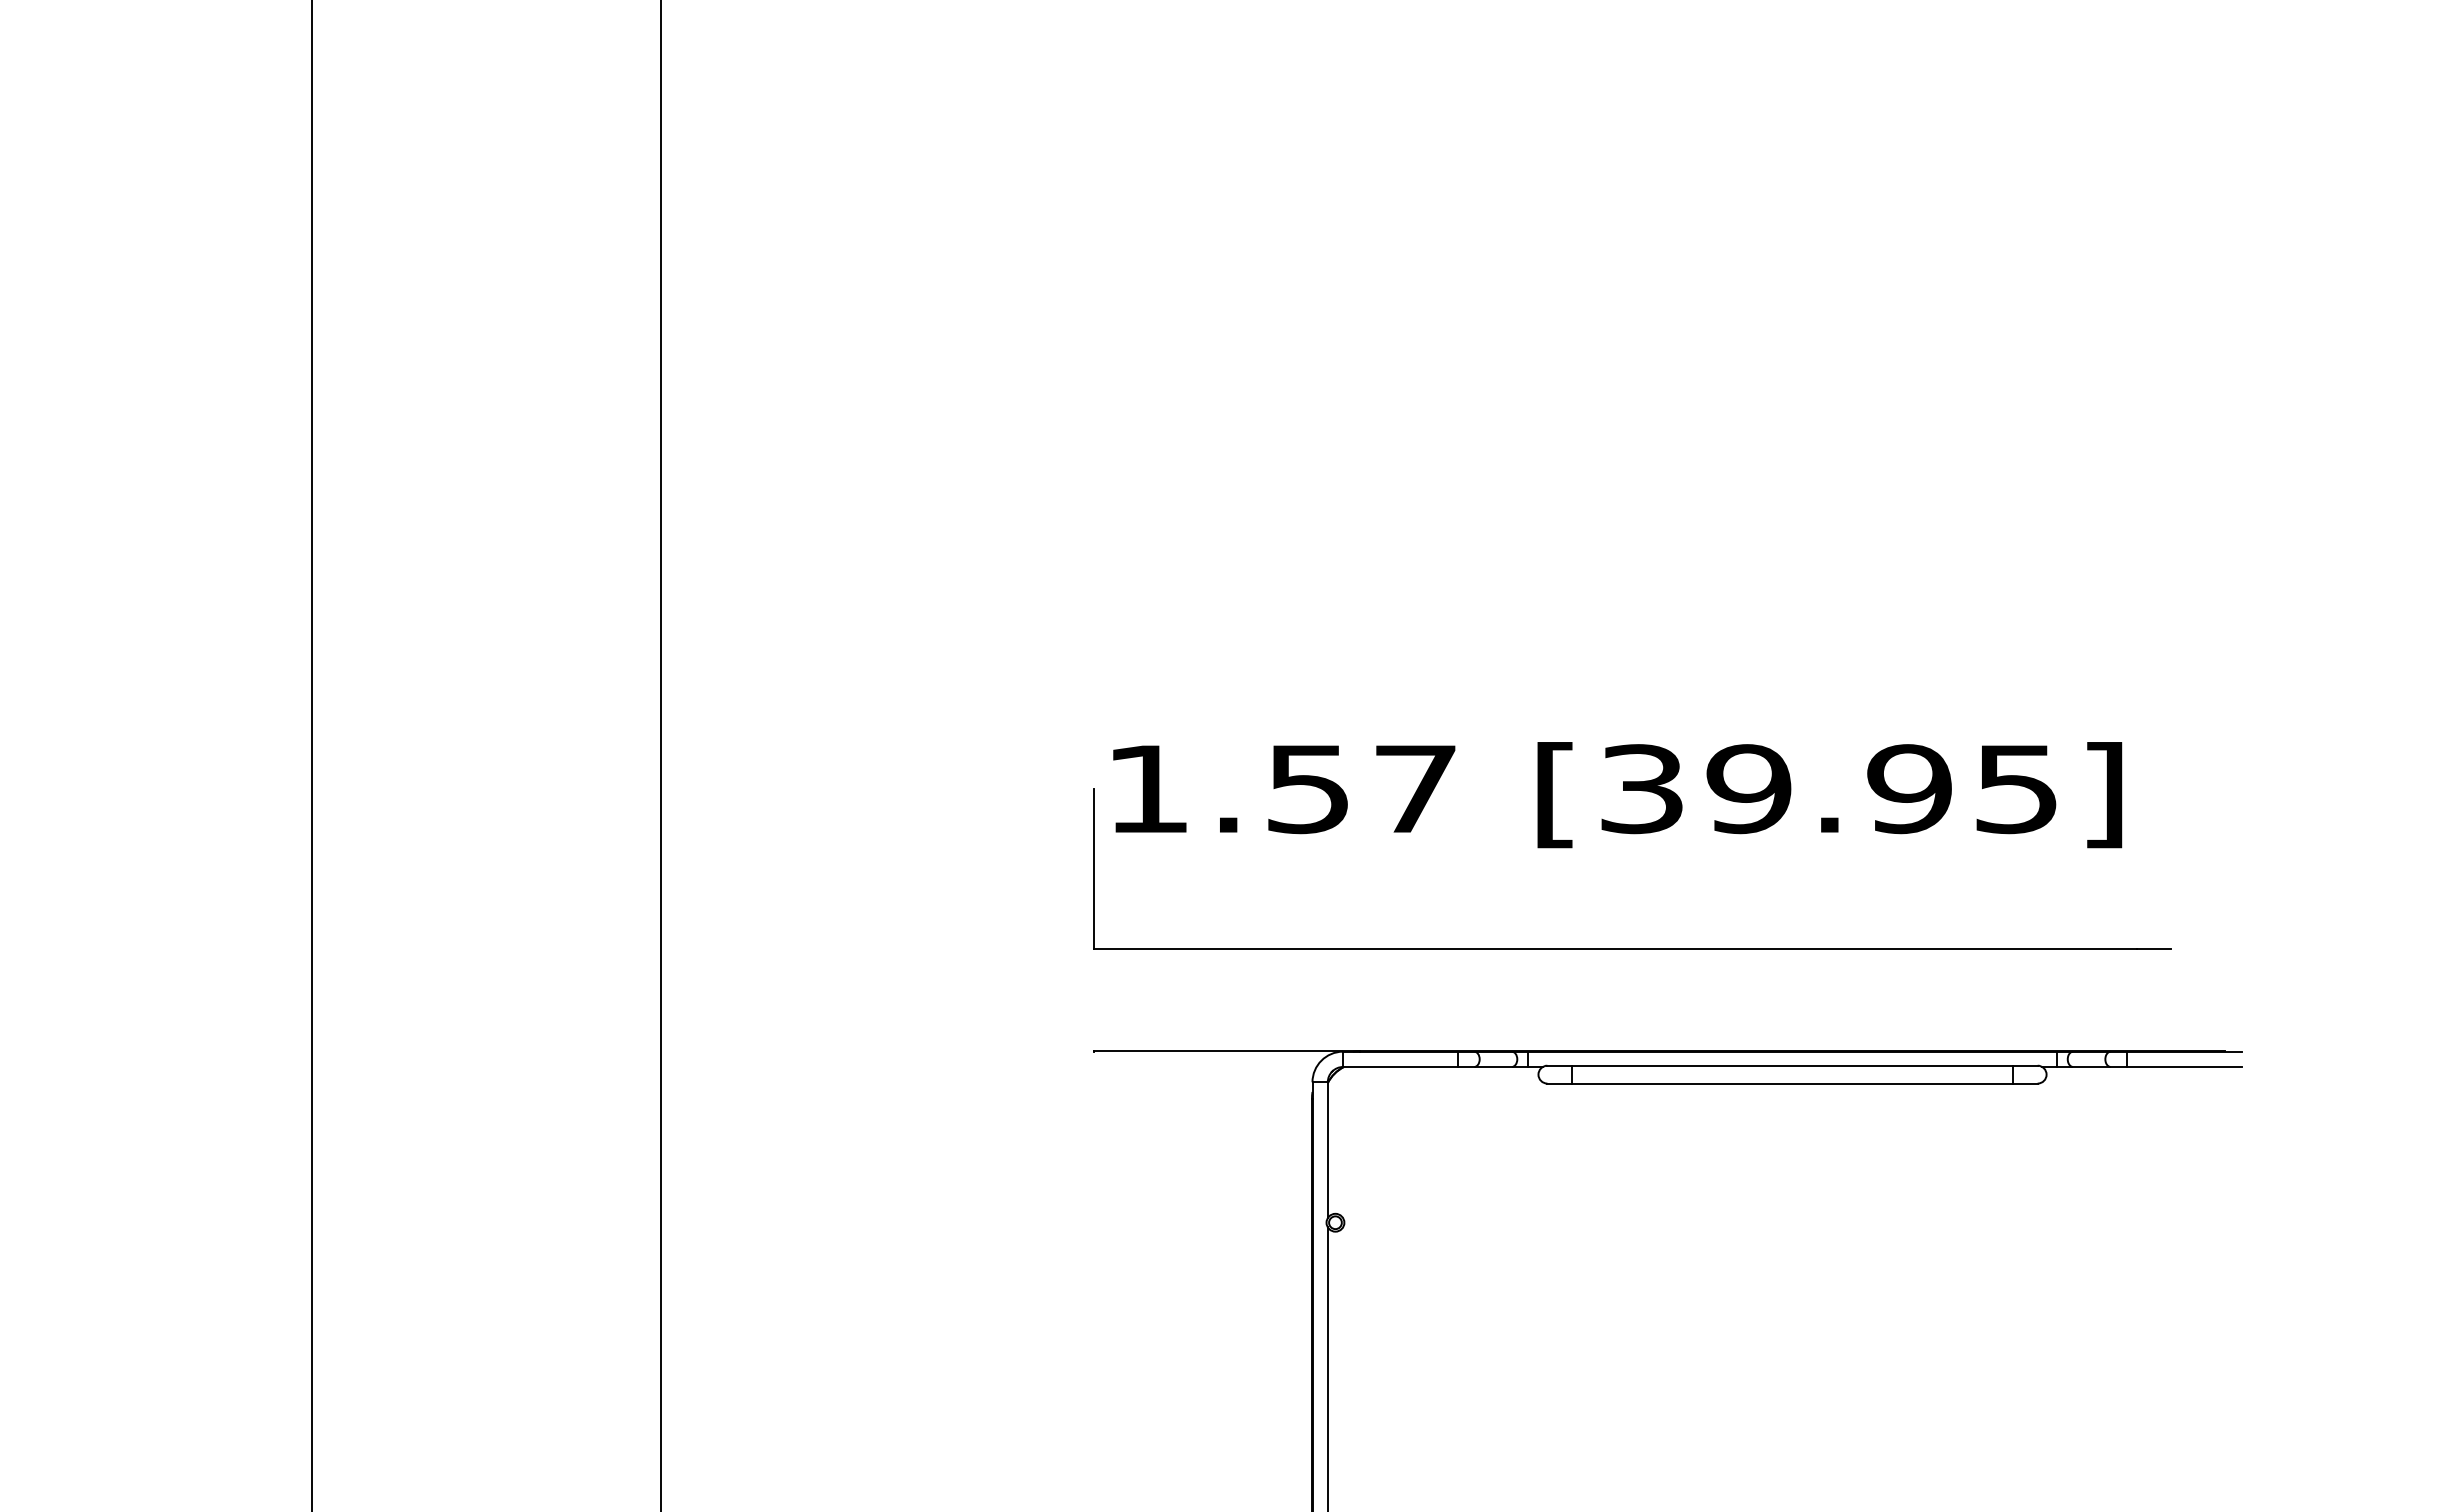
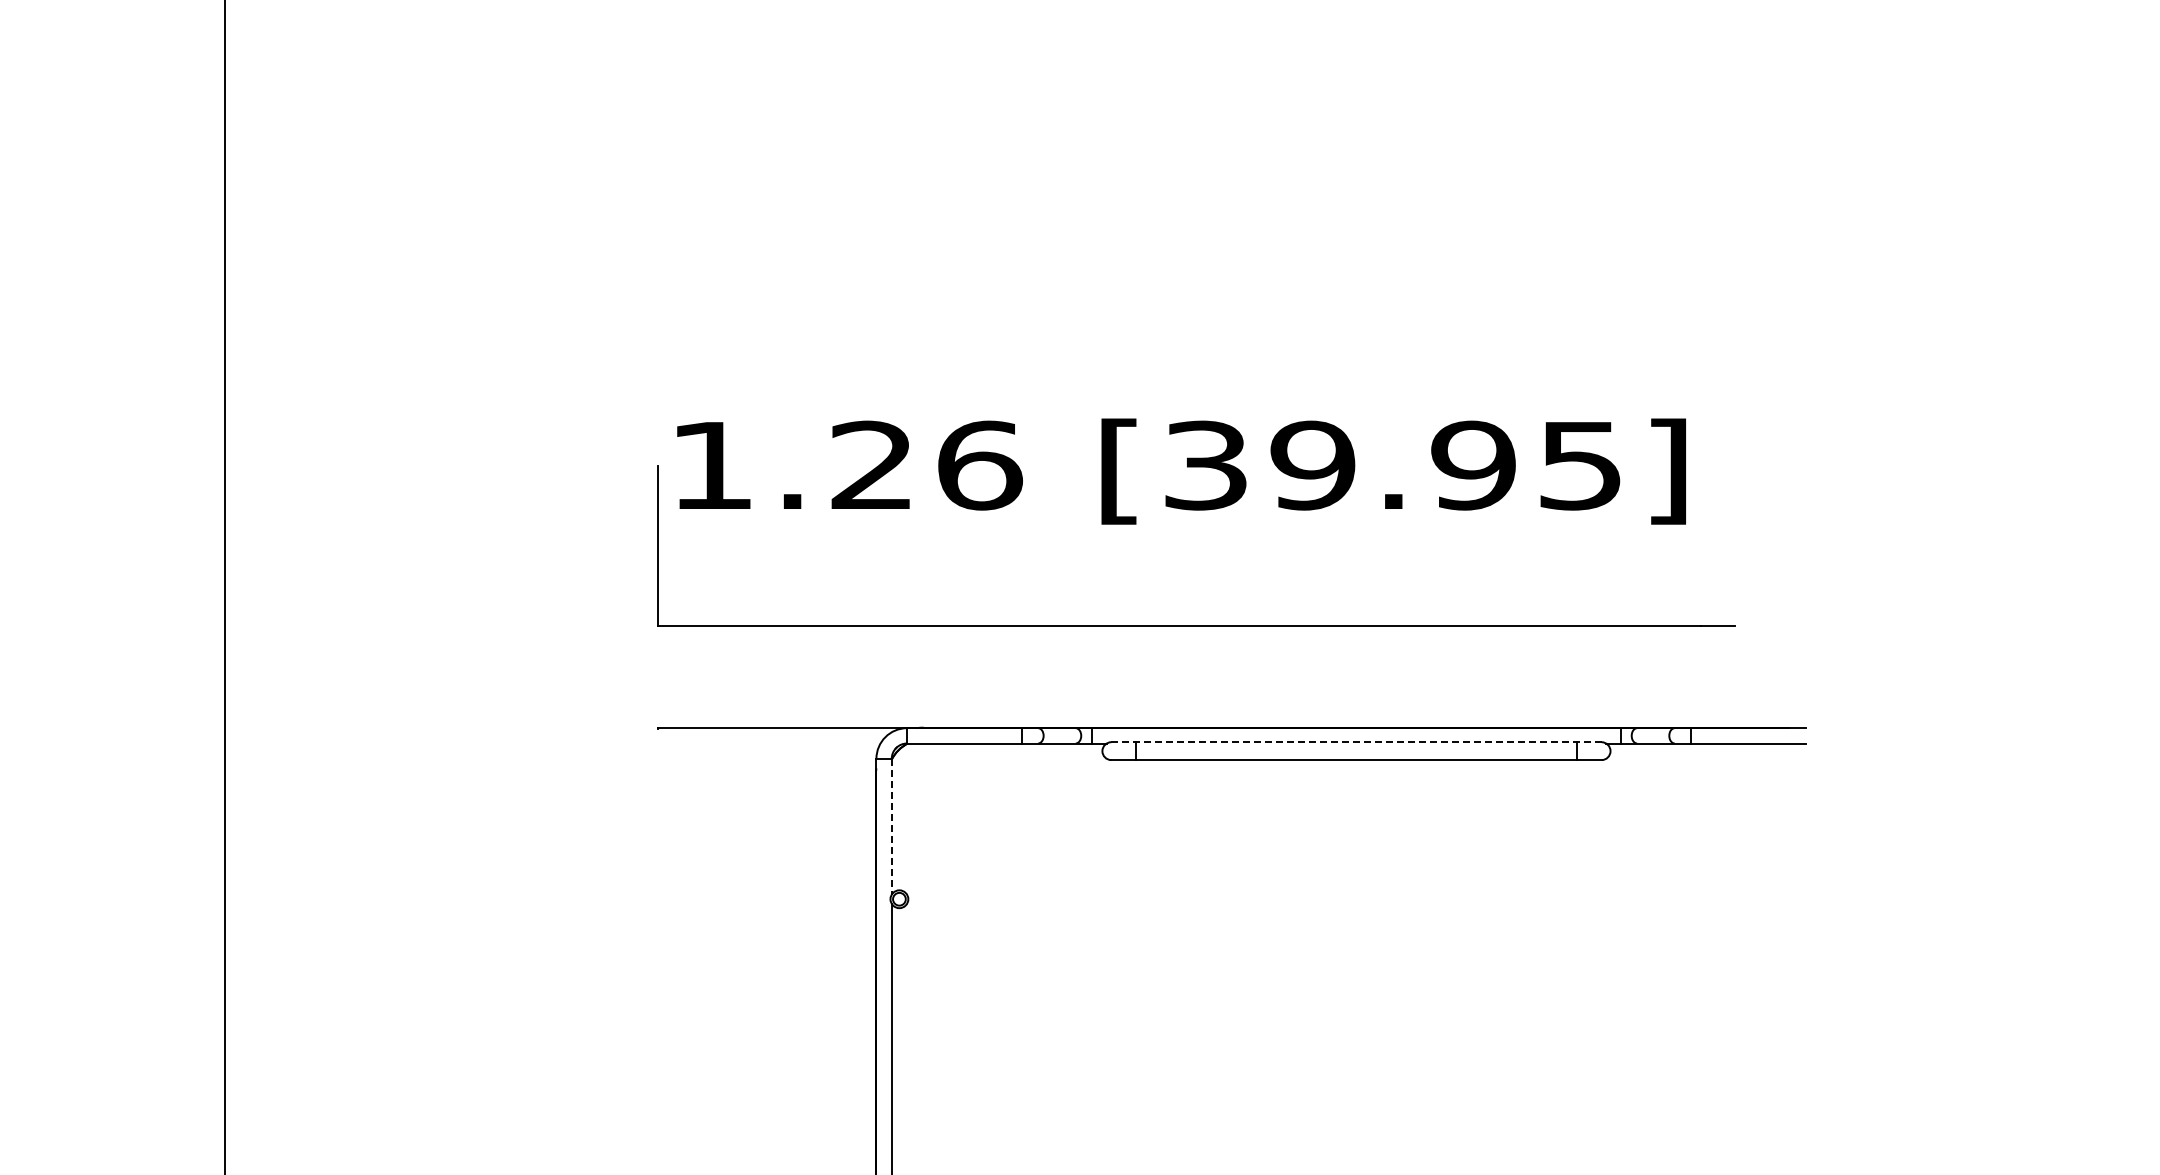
text: (1363, 789) -> (927, 466), 1.57 -> 1.26
line: (1792, 1065) -> (1356, 742), solid -> dashed
line: (1327, 1150) -> (891, 827), solid -> dashed

